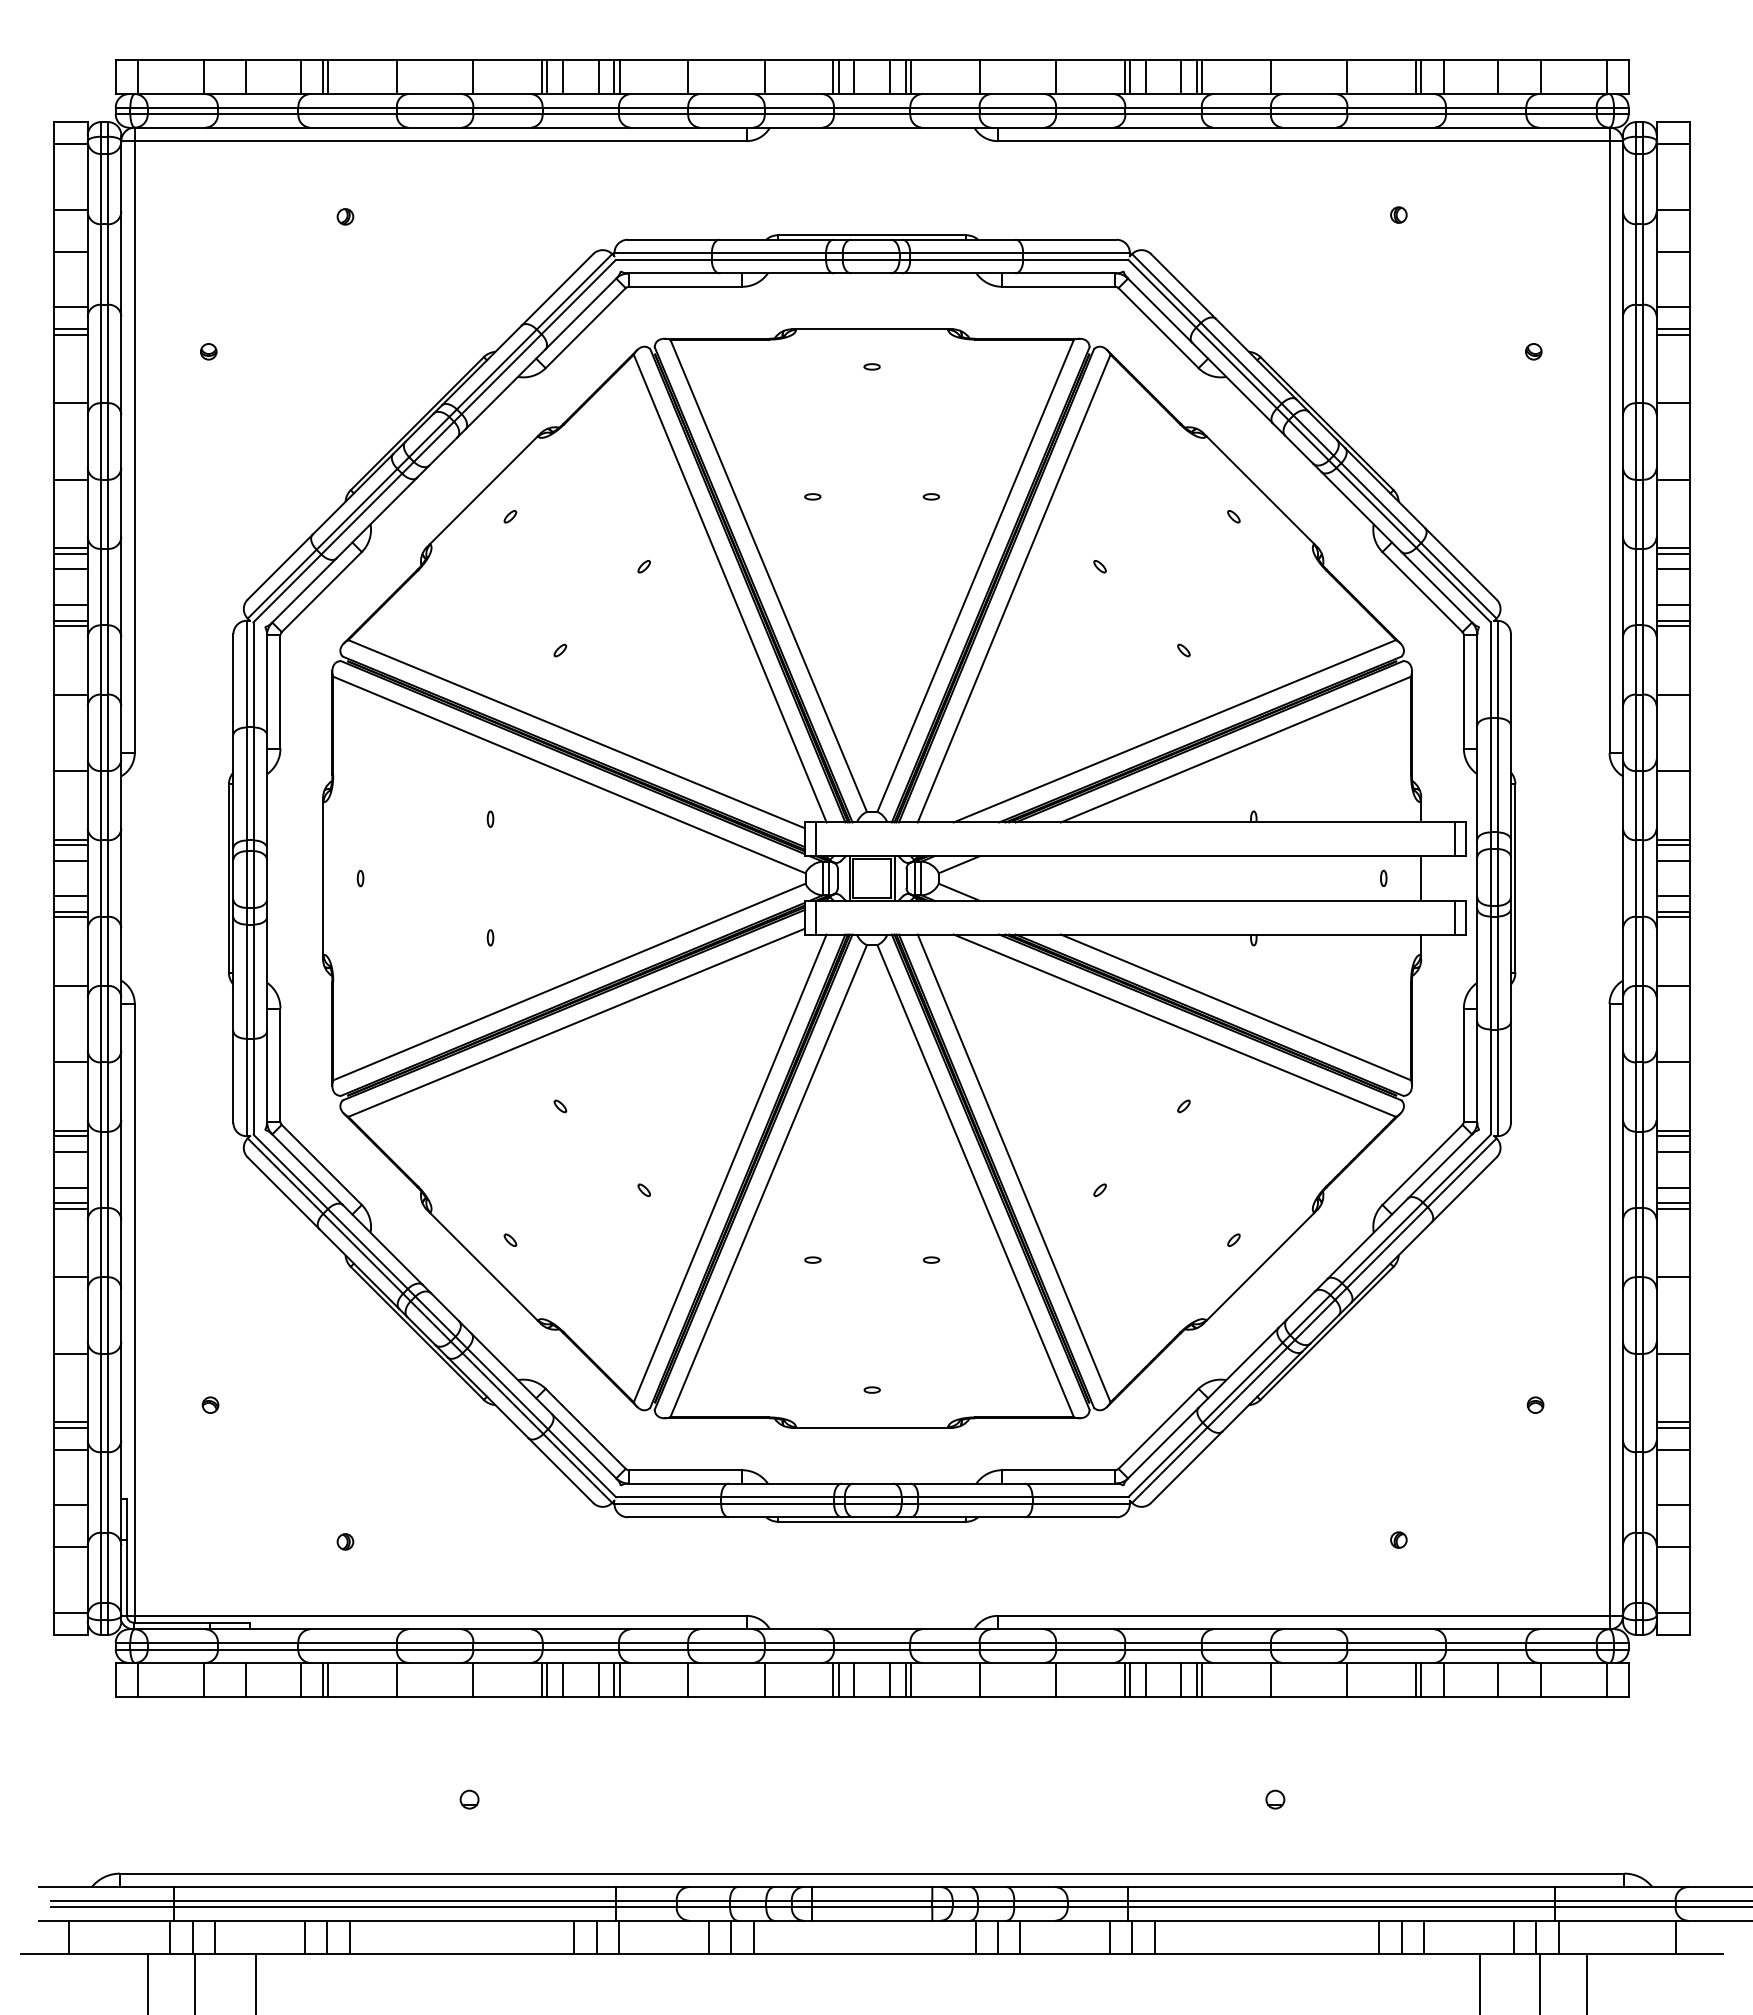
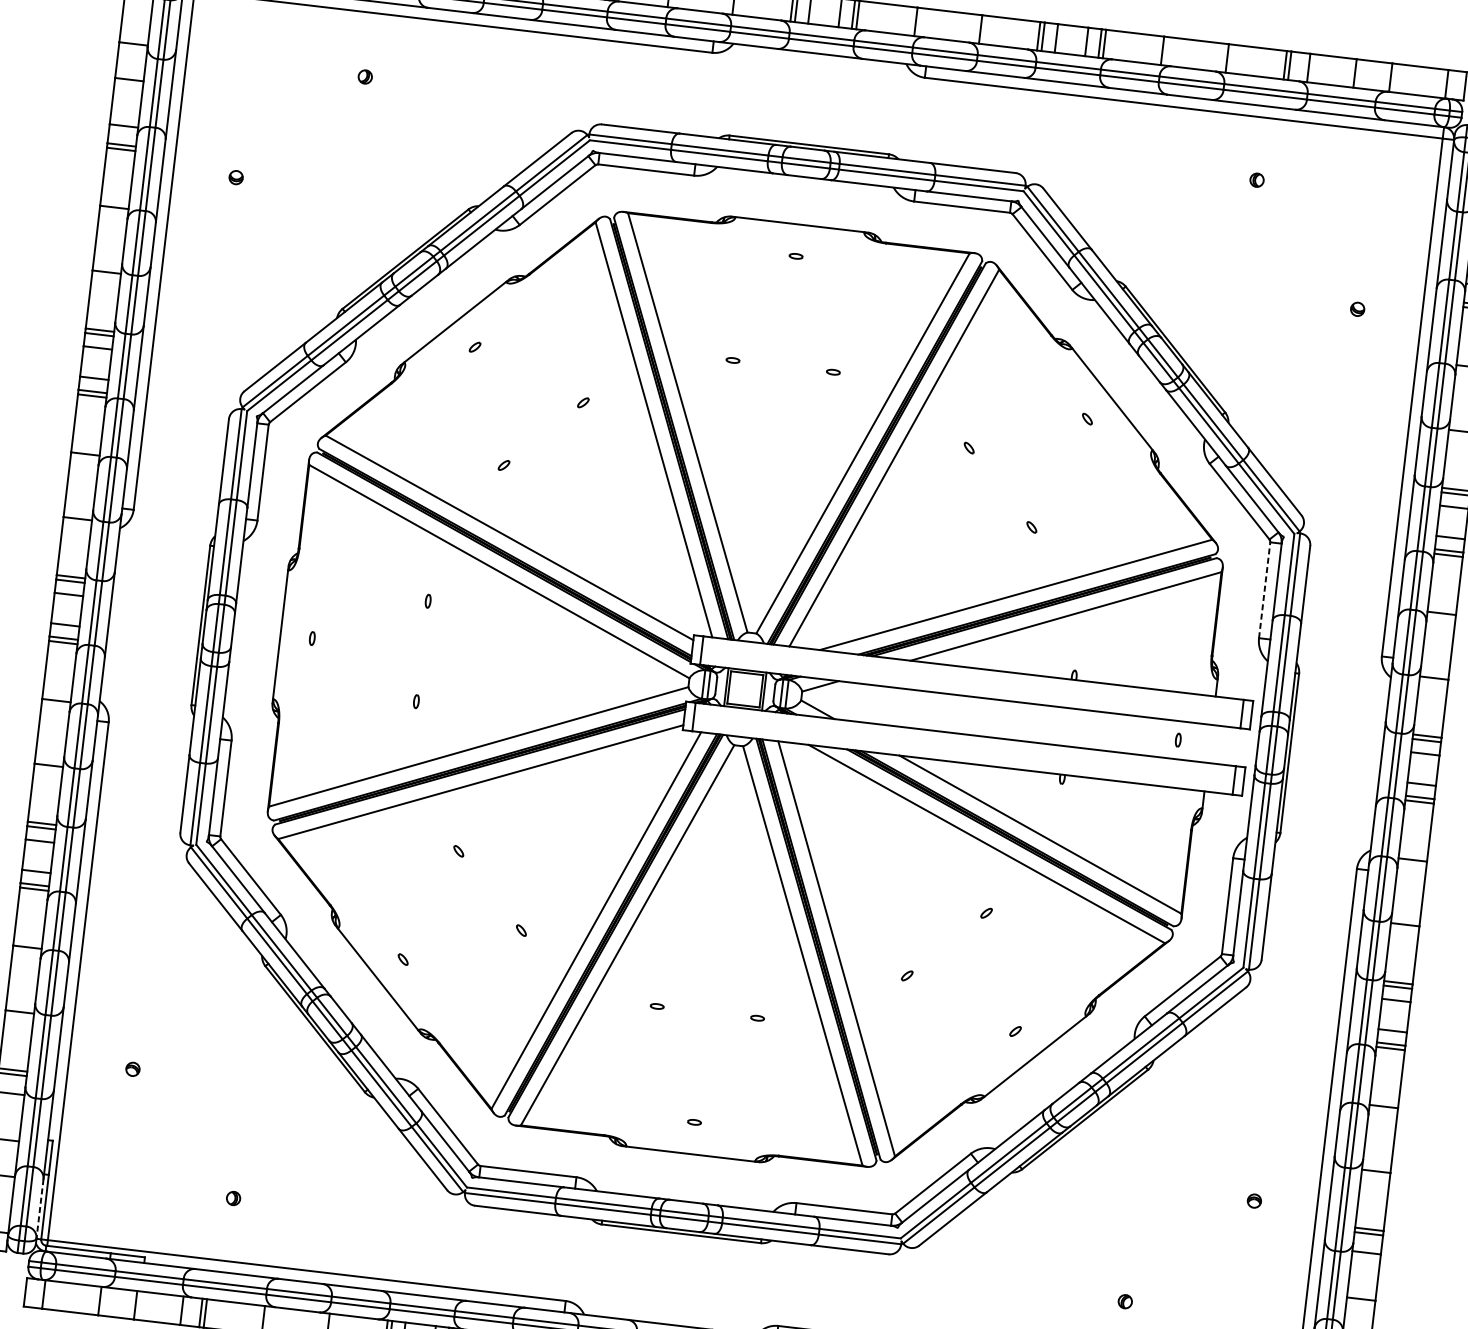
line: (1463, 691) -> (1264, 589), solid -> dashed
line: (1421, 878) -> (1210, 743), removed
line: (121, 1580) -> (40, 1208), solid -> dashed

